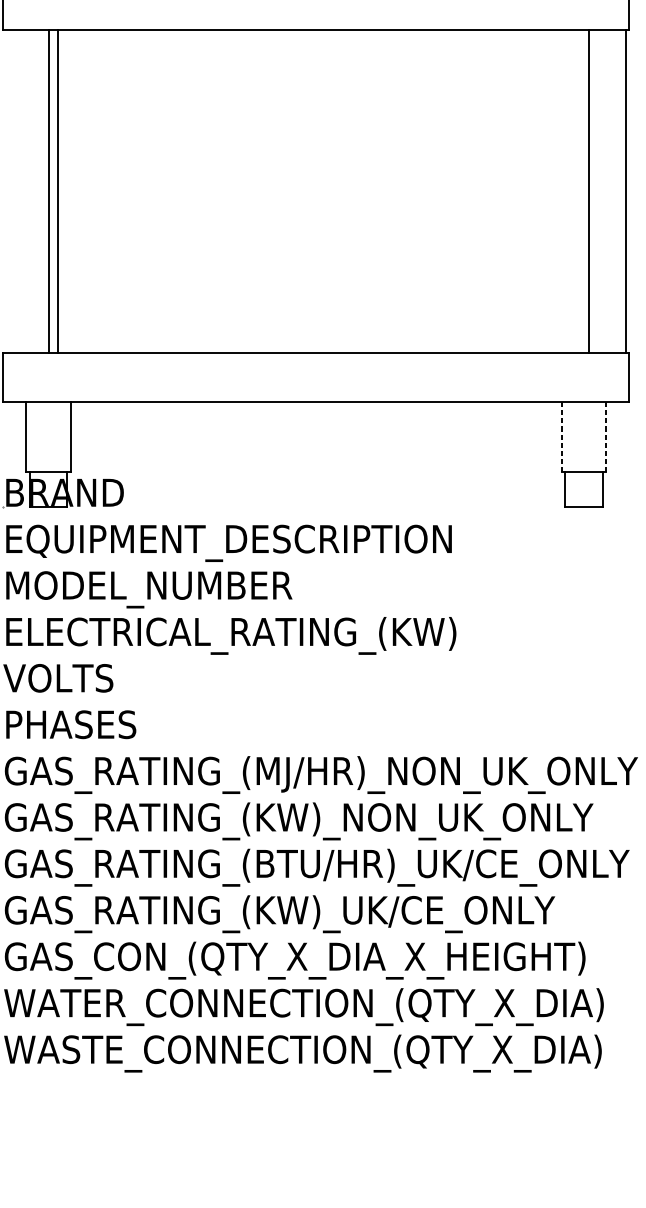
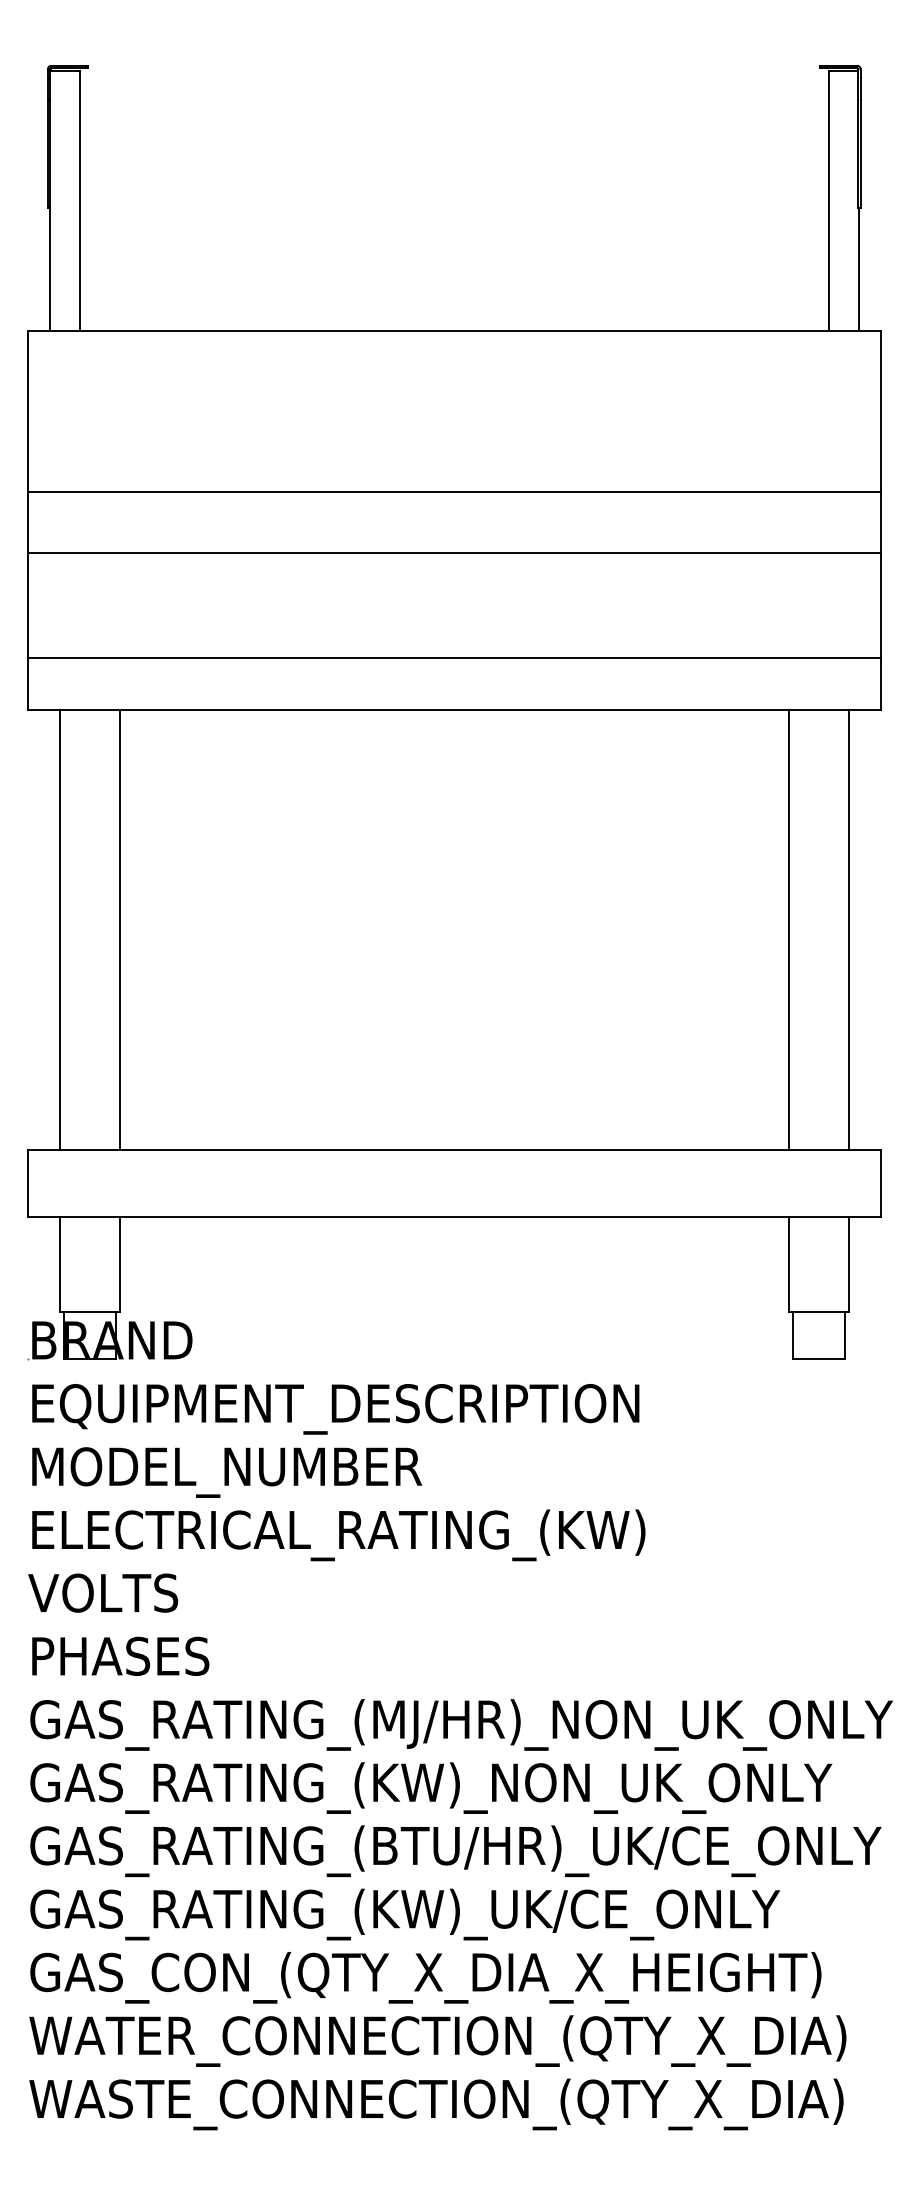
line: (48, 191) -> (119, 929), moved
line: (57, 191) -> (59, 929), moved
line: (588, 191) -> (788, 929), moved
line: (625, 191) -> (848, 929), moved
line: (561, 437) -> (788, 1264), dashed -> solid
line: (605, 437) -> (848, 1264), dashed -> solid

